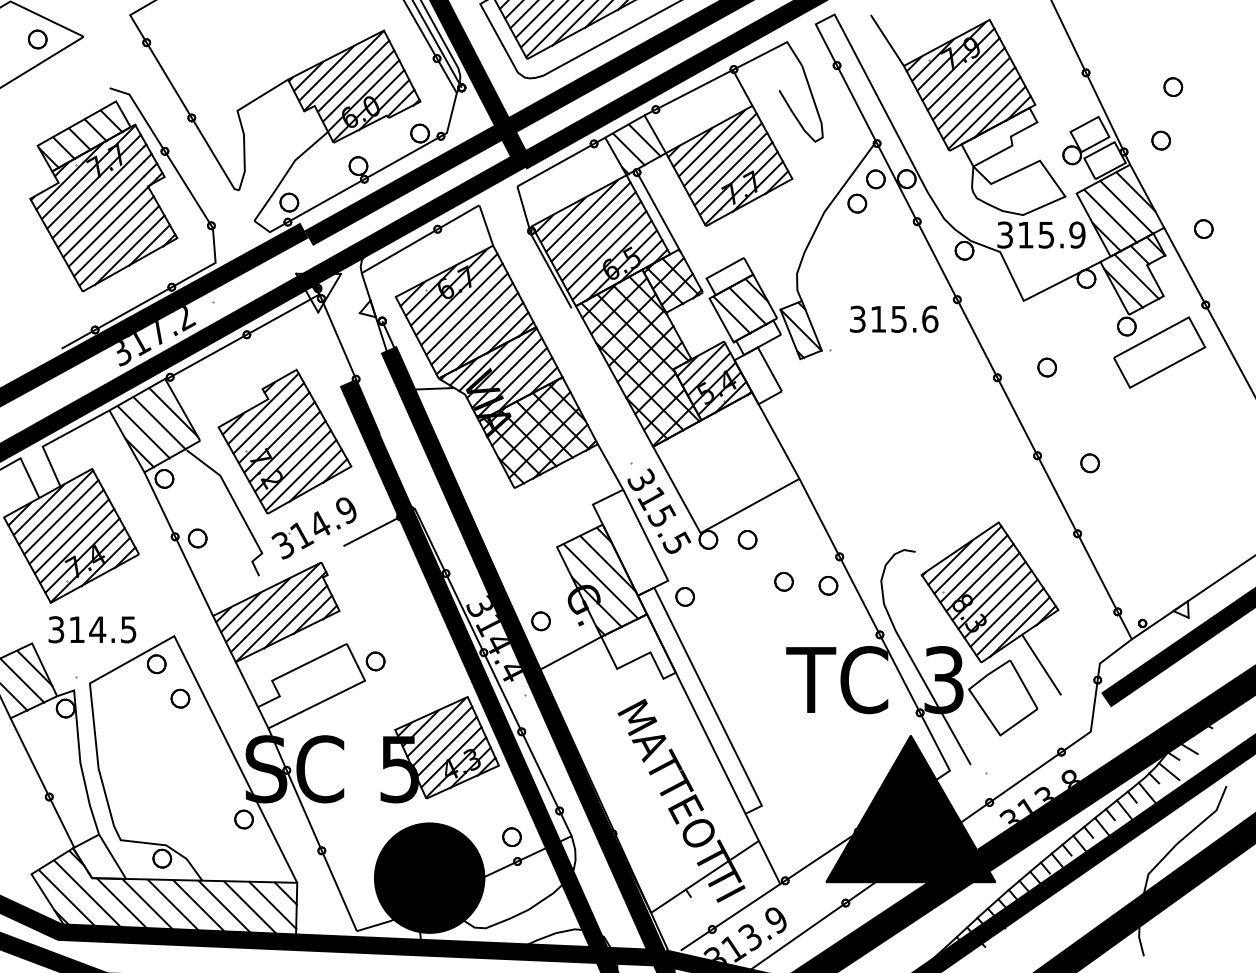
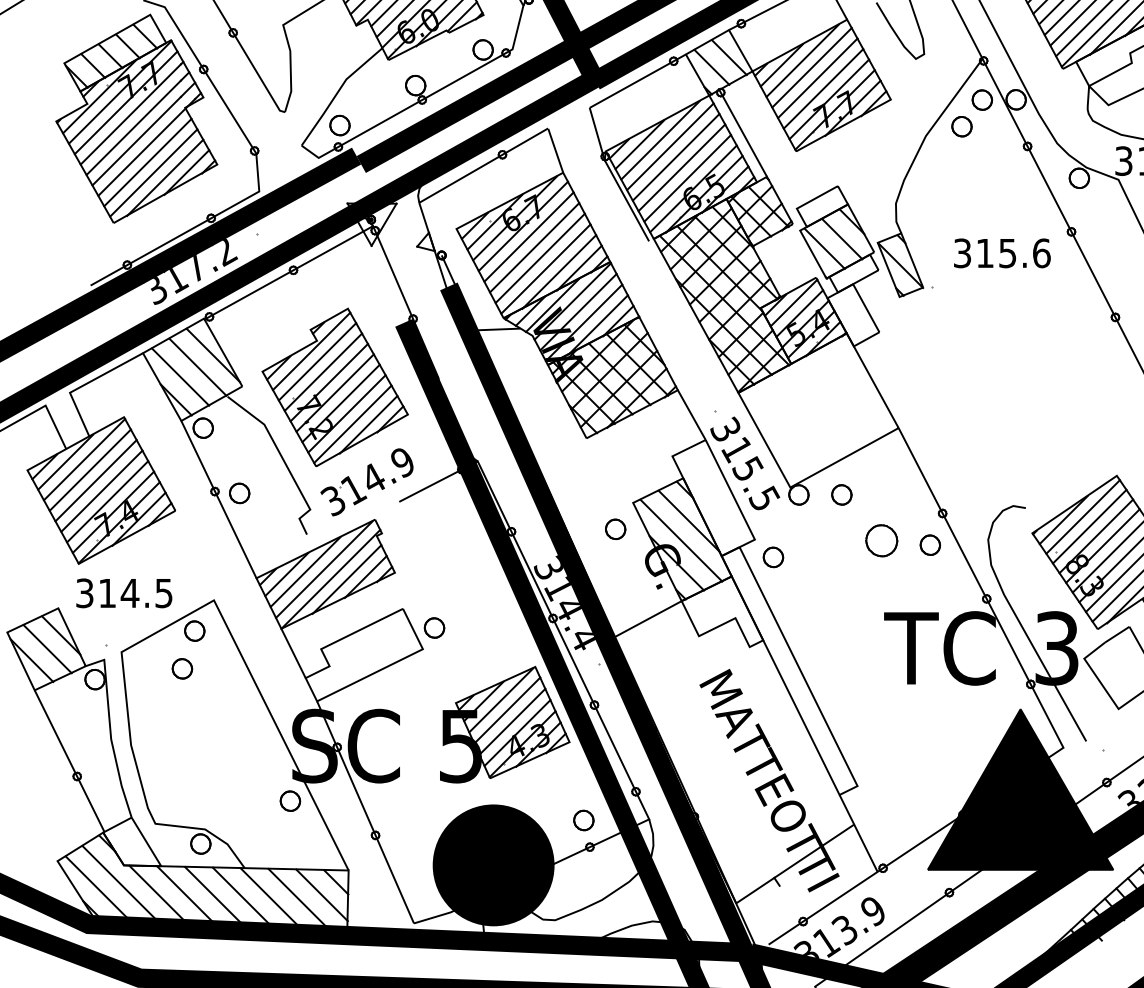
part: (783, 581) -> (881, 540), size x1.6
part: (540, 621) -> (615, 529), moved
part: (180, 698) -> (182, 668), moved

